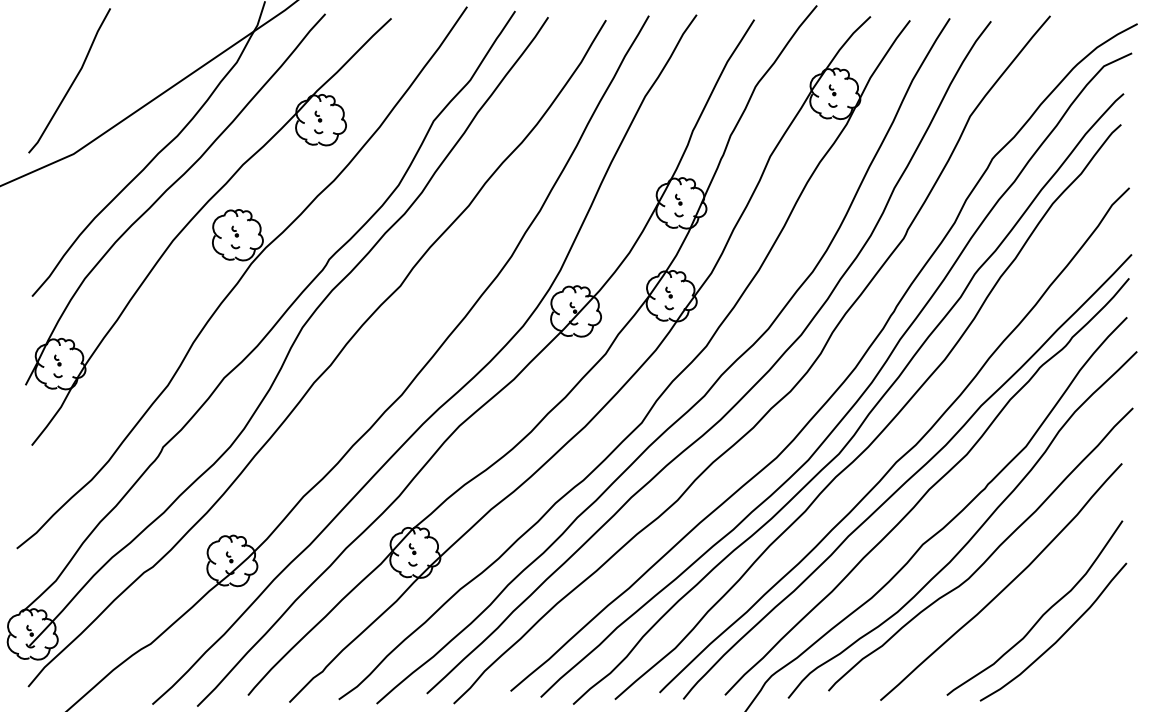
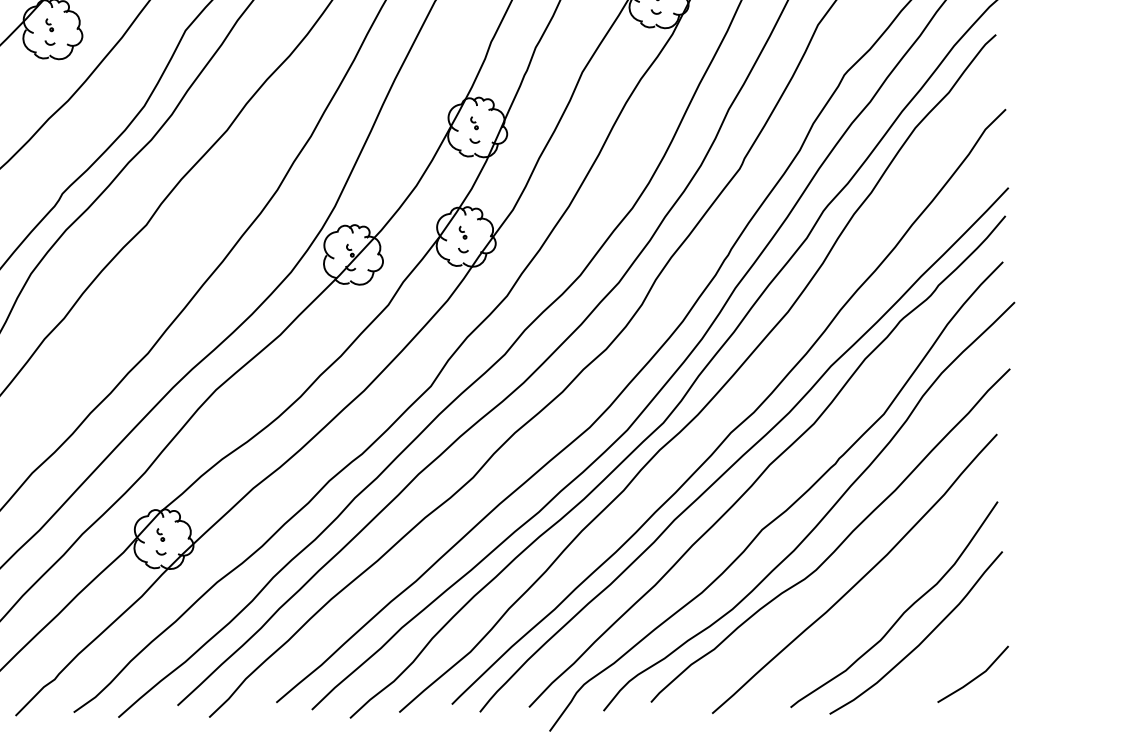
line: (1103, 669) -> (975, 677), added

